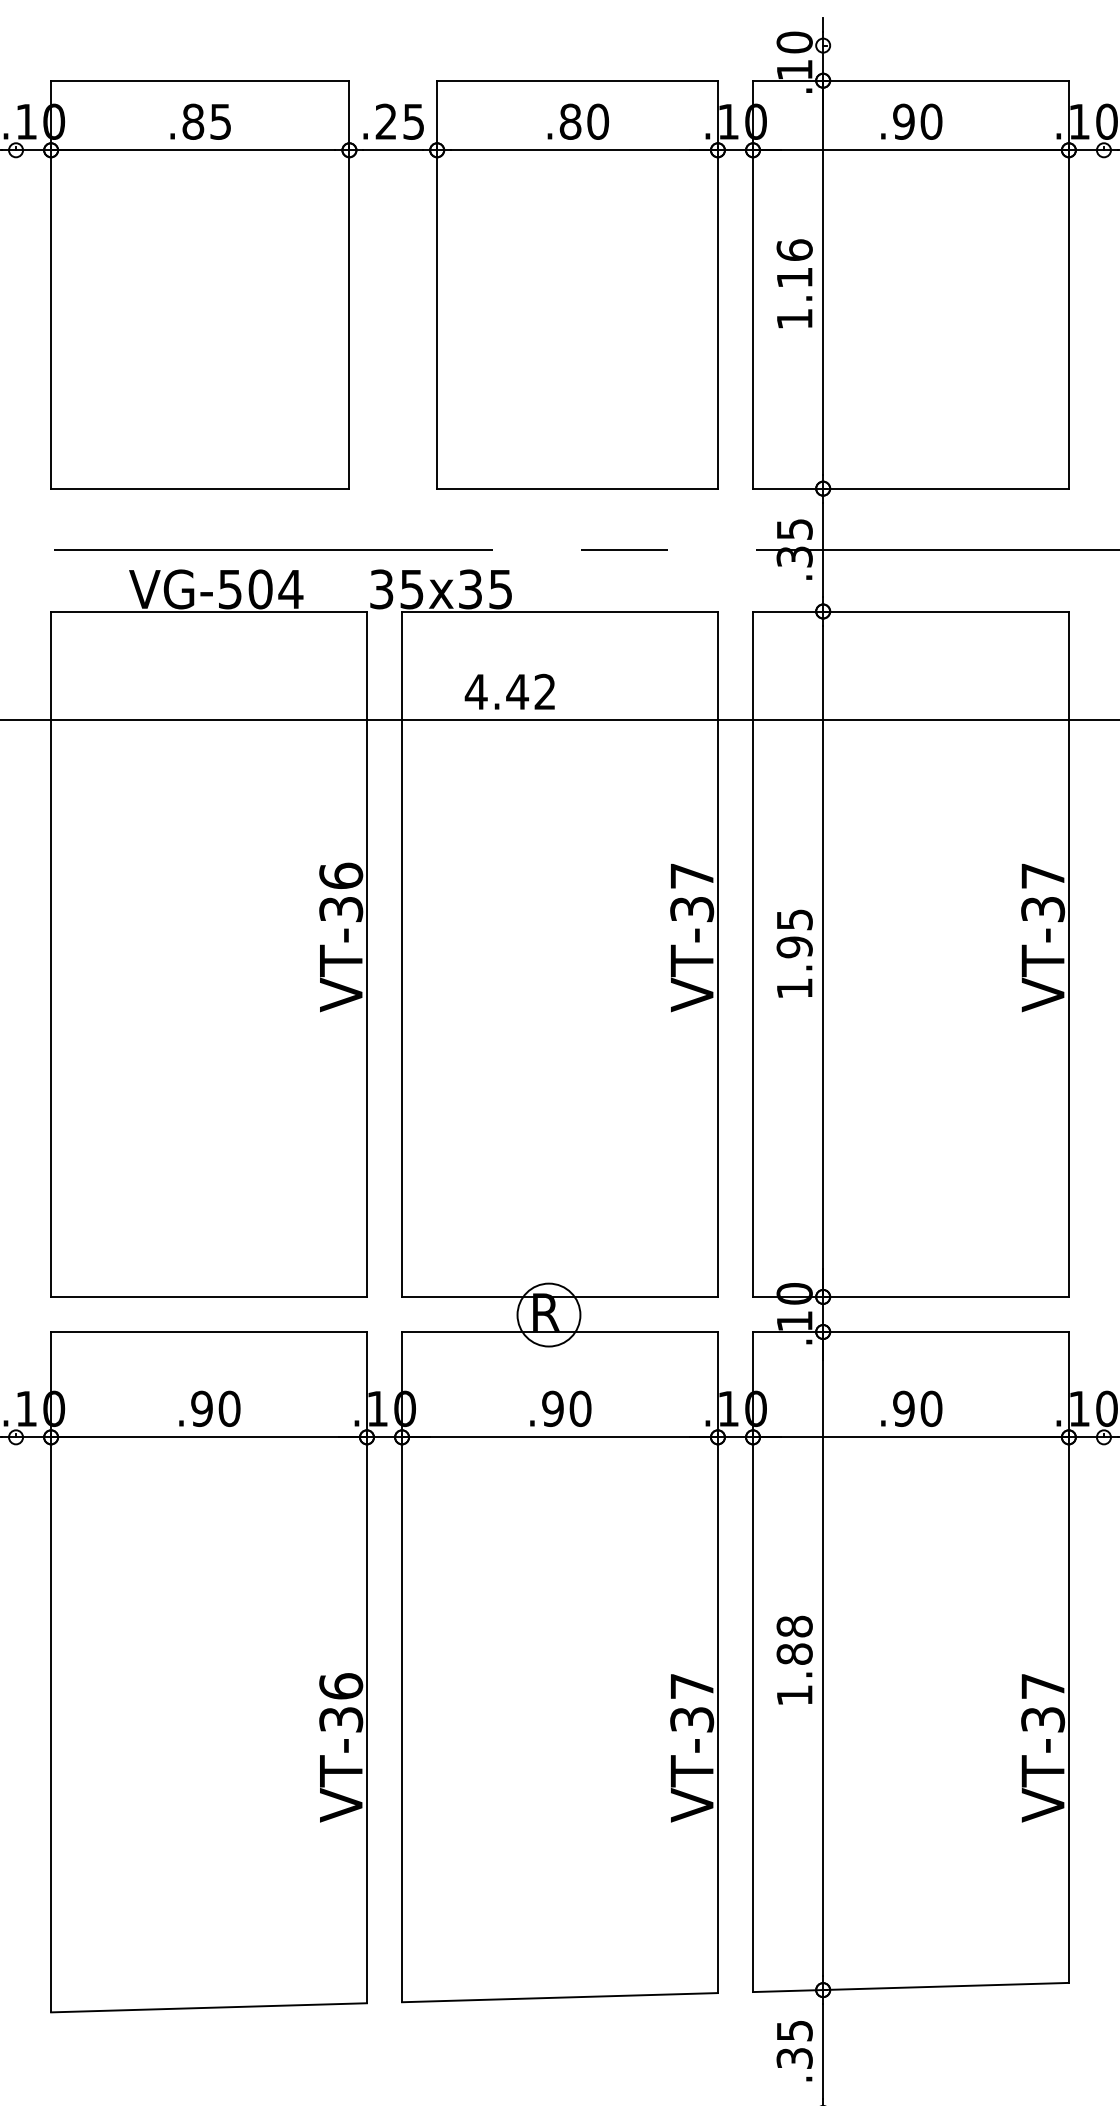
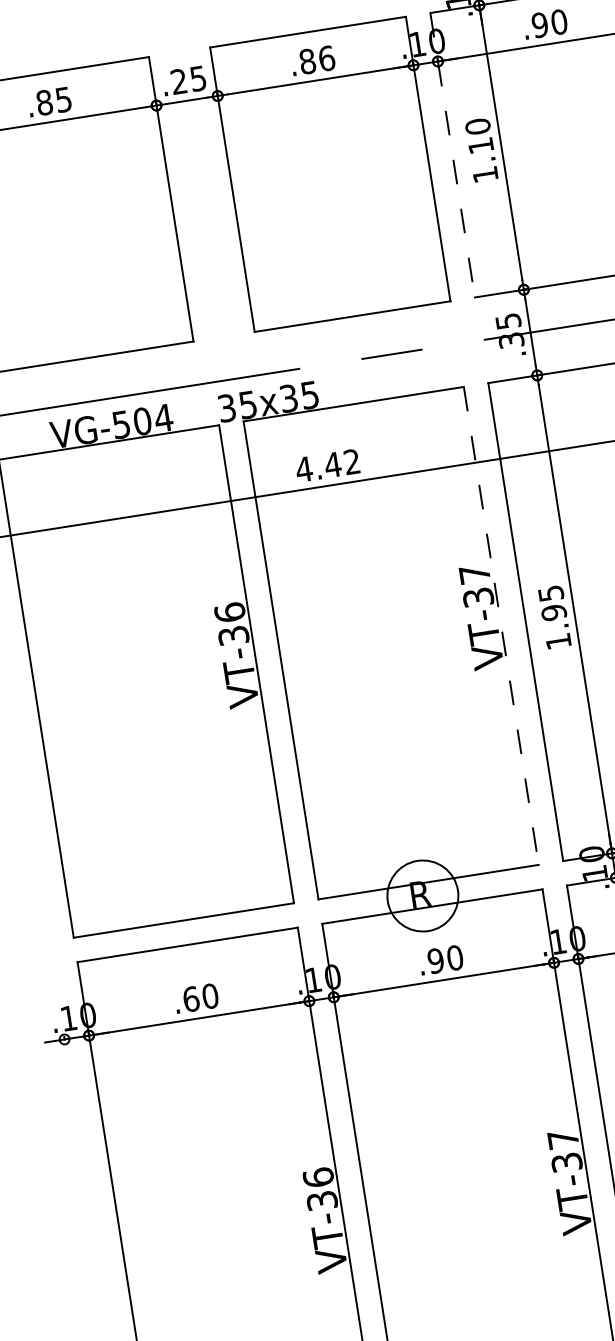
text: (598, 121) -> (327, 58), .80 -> .86
text: (794, 250) -> (477, 126), 1.16 -> 1.10
line: (753, 284) -> (452, 155), solid -> dashed
line: (717, 954) -> (501, 626), solid -> dashed
circle: (548, 1314) -> (422, 895), size x1.6
text: (202, 1408) -> (191, 998), .90 -> .60

